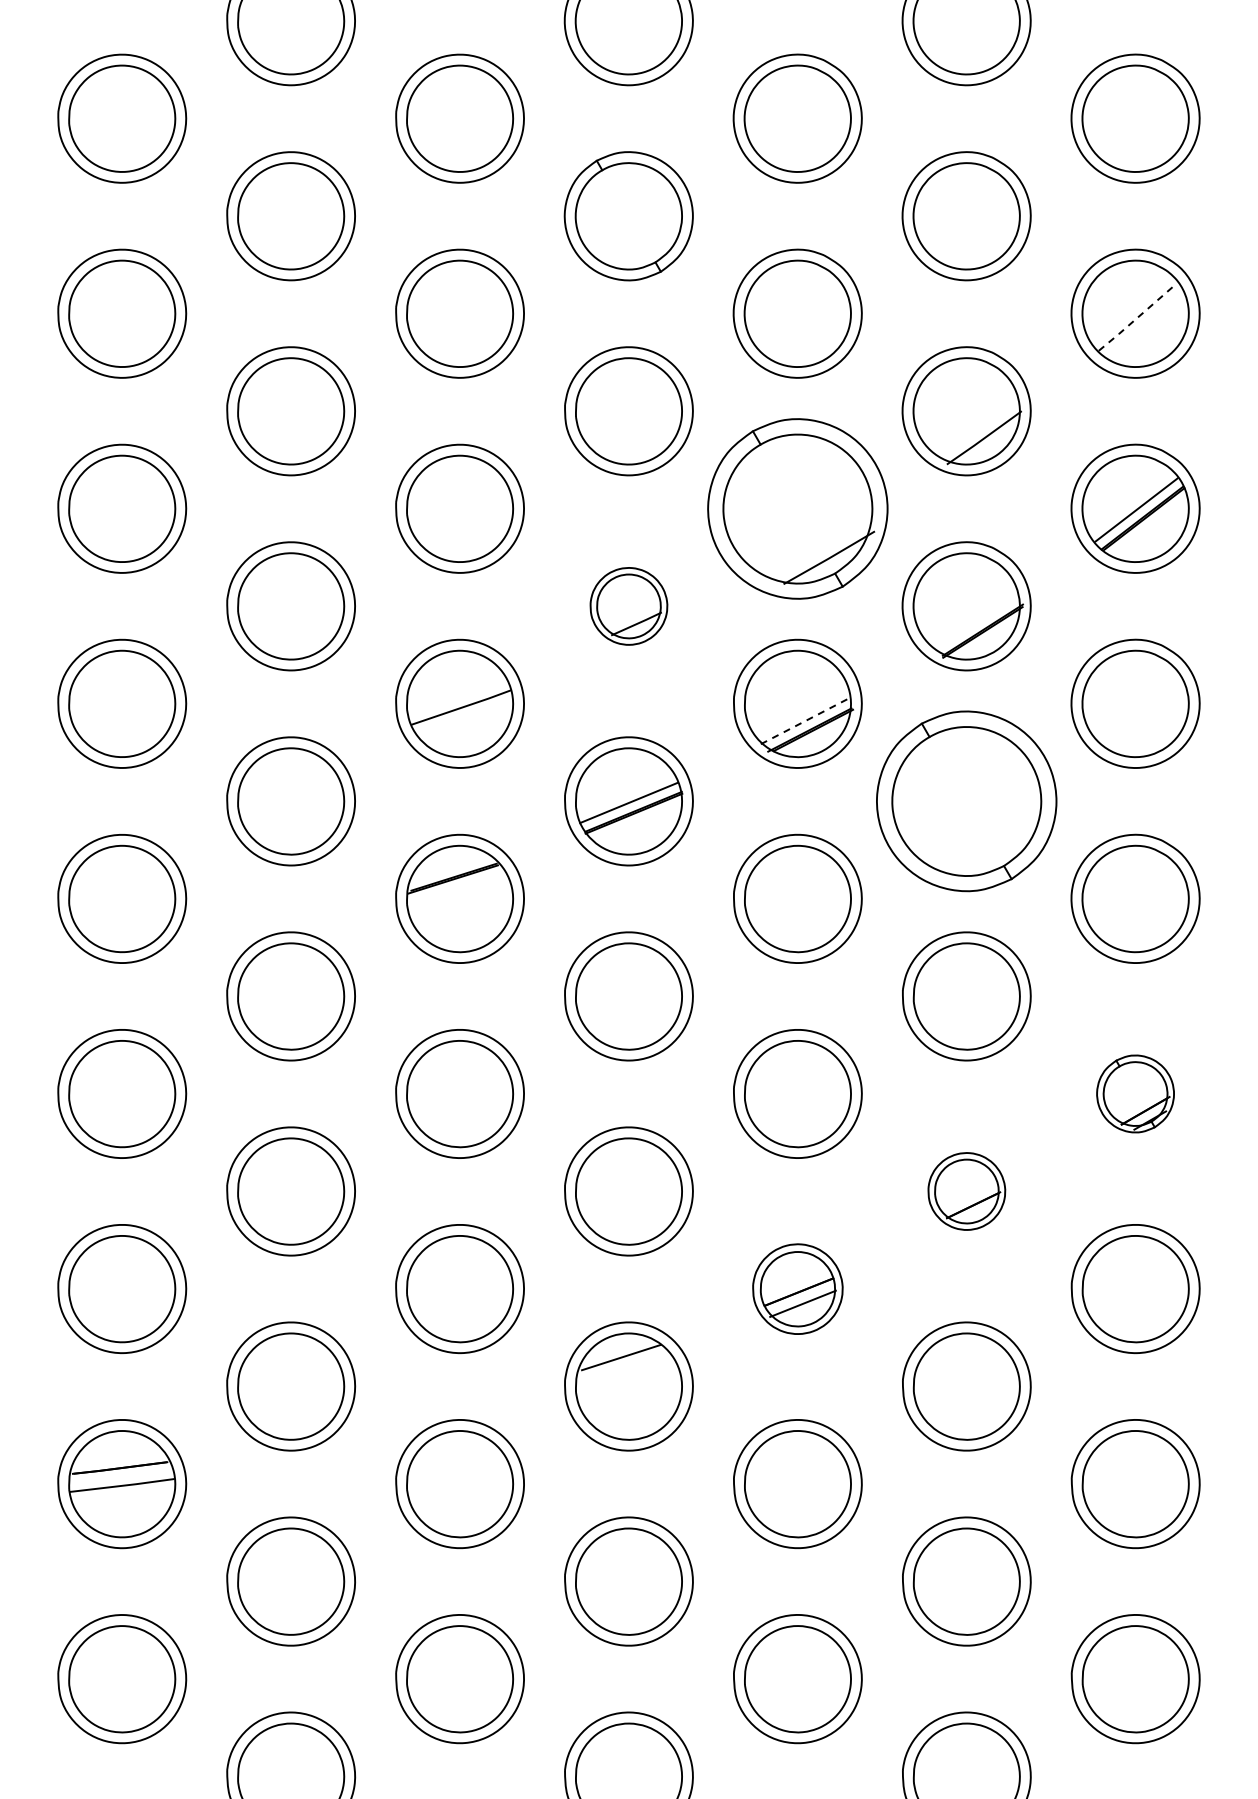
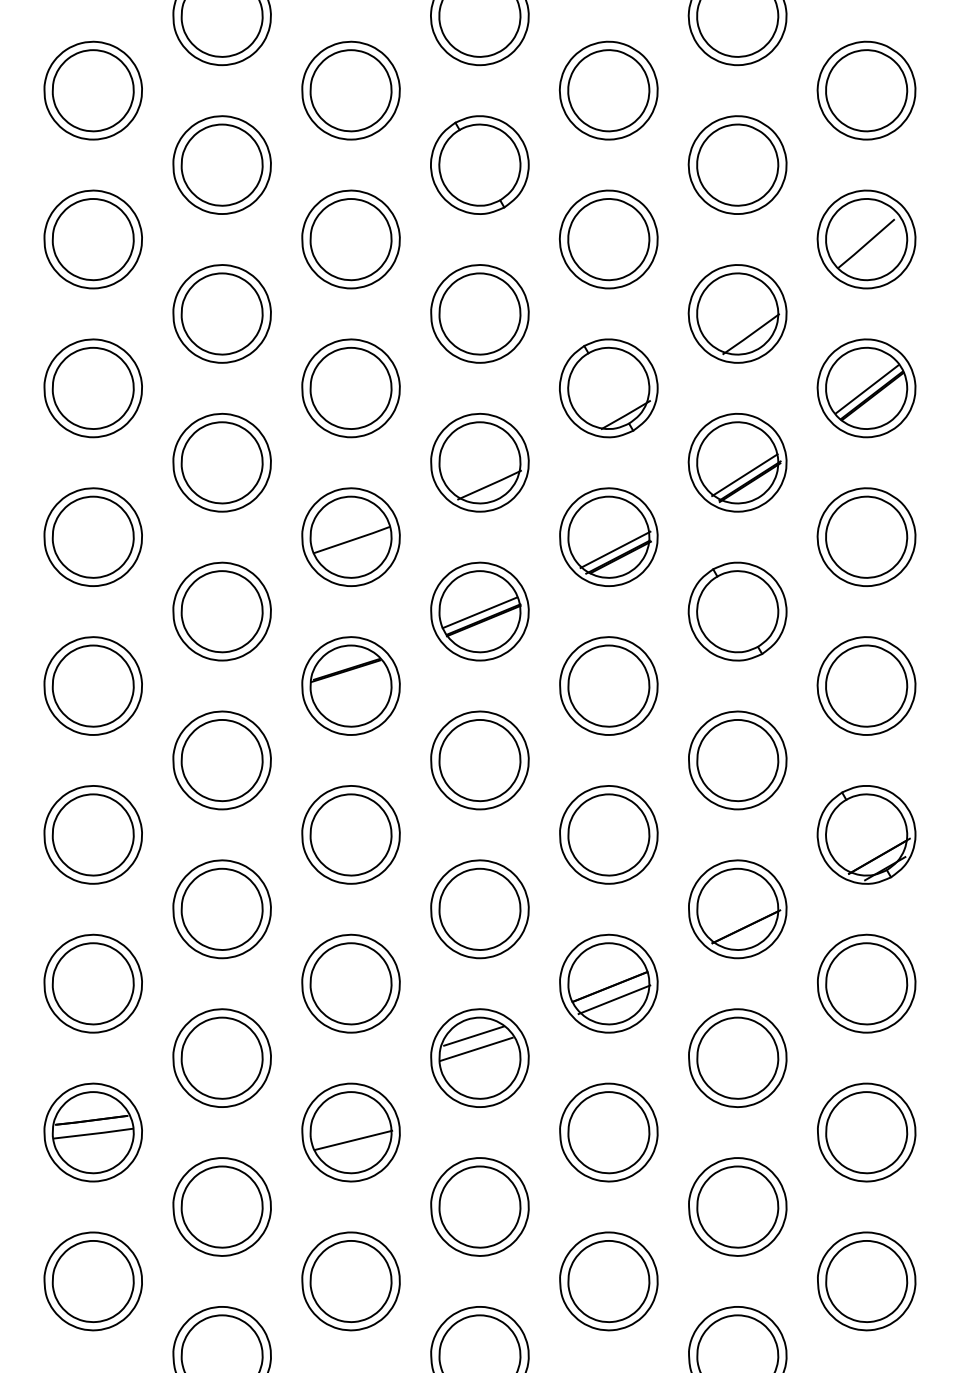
line: (1134, 320) -> (865, 244), dashed -> solid
part: (797, 508) -> (608, 388), size x0.71
part: (628, 606) -> (479, 462), size x1.67
line: (976, 622) -> (745, 475), added
line: (806, 720) -> (615, 549), dashed -> solid
part: (966, 801) -> (737, 611), size x0.71
part: (1135, 1093) -> (866, 834), size x1.67
part: (966, 1191) -> (737, 909), size x1.67
part: (797, 1289) -> (608, 984), size x1.43
line: (624, 1374) -> (476, 1048), added
line: (462, 1493) -> (352, 1139), added

